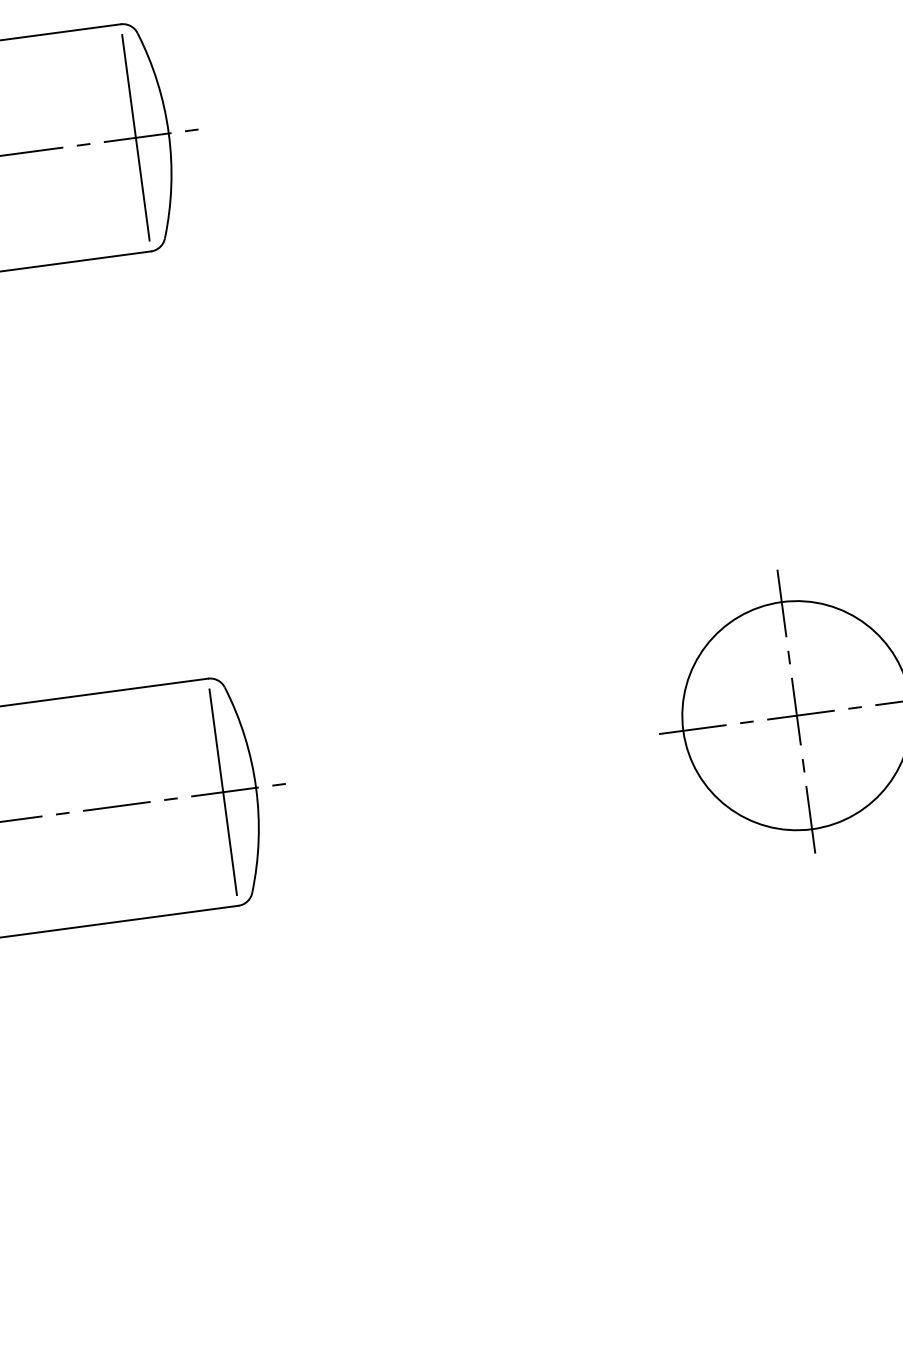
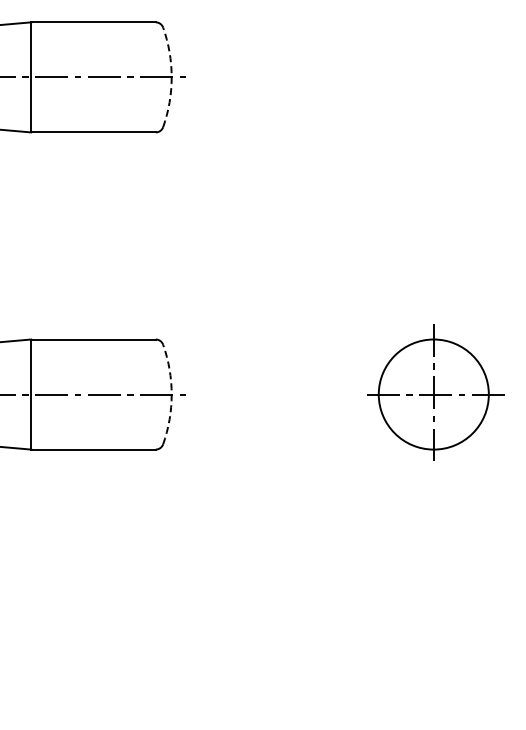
arc: (168, 133) -> (171, 77), solid -> dashed
line: (135, 138) -> (155, 77), removed
arc: (255, 787) -> (171, 394), solid -> dashed
line: (222, 792) -> (155, 394), removed

